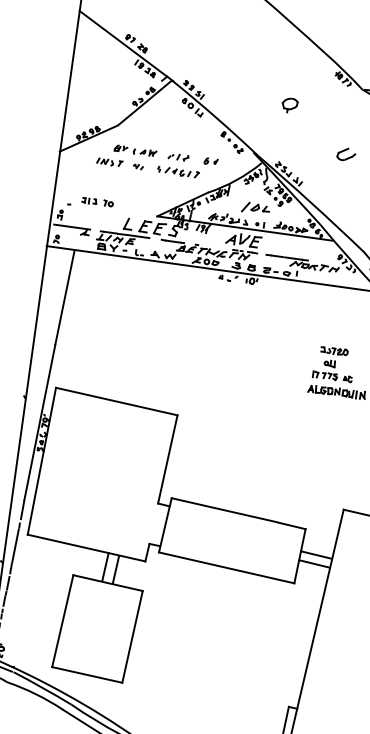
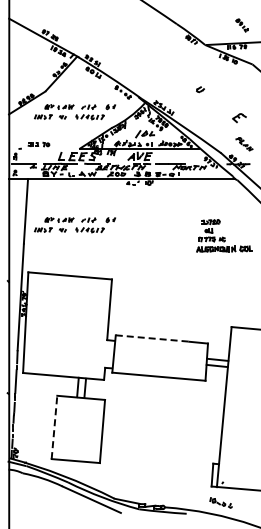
part: (290, 104) -> (158, 61), removed
part: (346, 154) -> (200, 89), size x0.6
part: (133, 328) -> (74, 225), added
line: (225, 510) -> (152, 338), solid -> dashed
line: (62, 621) -> (54, 427), solid -> dashed

